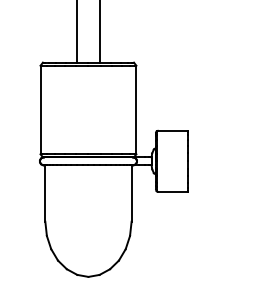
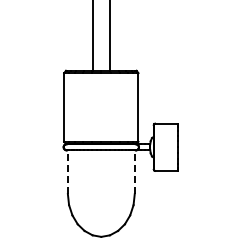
line: (44, 193) -> (67, 172), solid -> dashed
line: (131, 193) -> (134, 172), solid -> dashed

